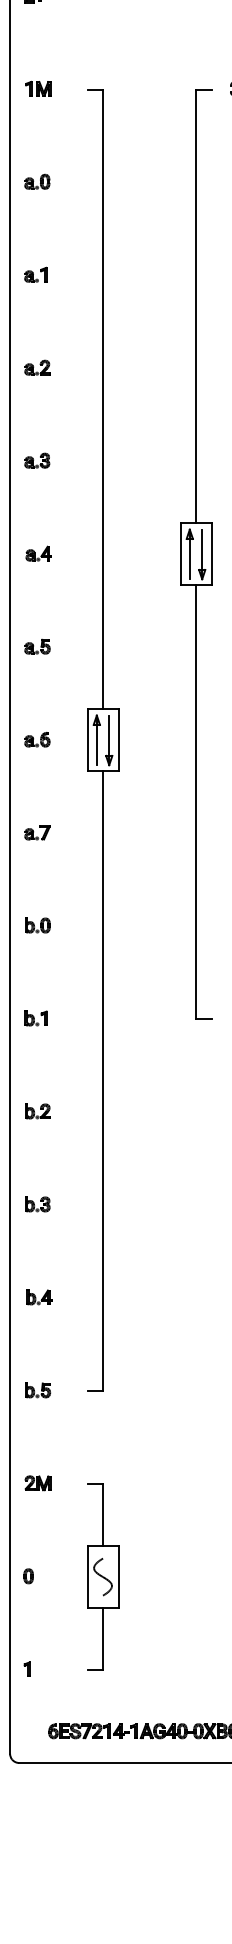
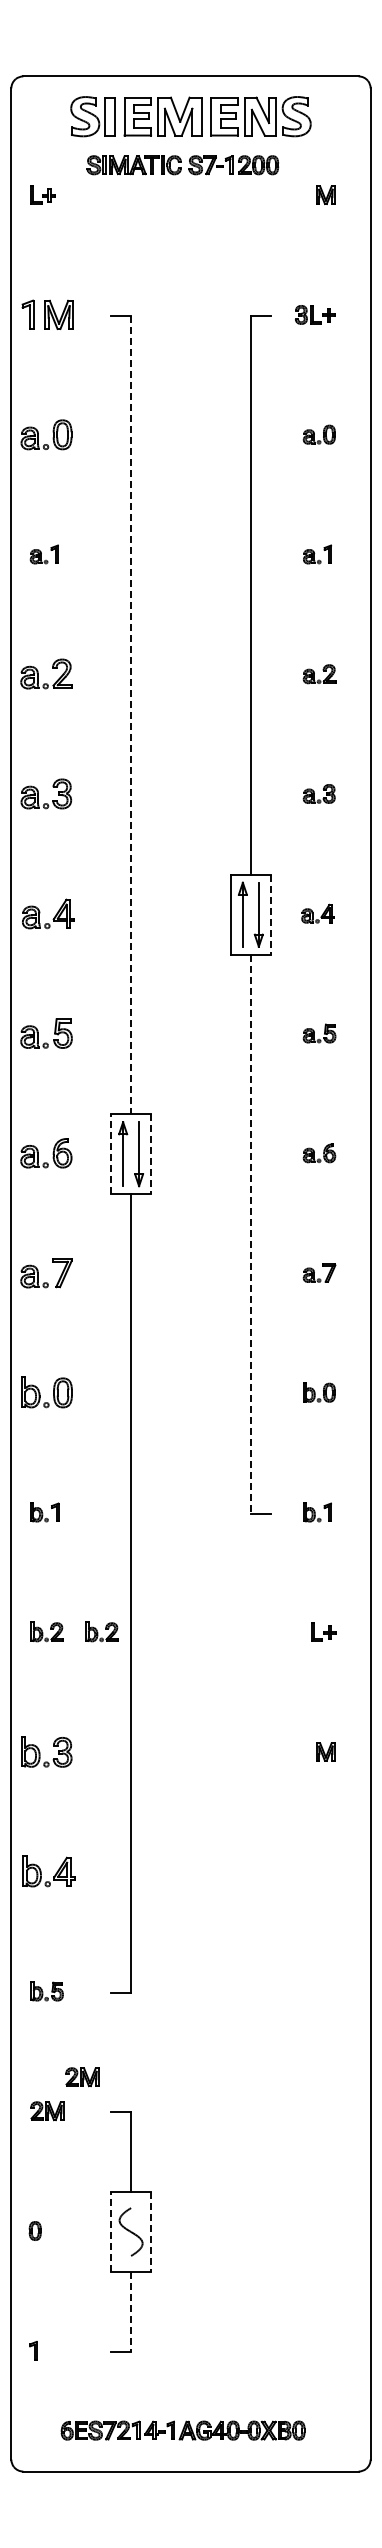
part: (38, 88) -> (47, 314), size x1.6
part: (37, 181) -> (46, 434), size x1.6
part: (37, 367) -> (46, 674), size x1.6
line: (103, 399) -> (131, 715), solid -> dashed
part: (37, 460) -> (46, 793), size x1.6
part: (38, 553) -> (48, 913), size x1.6
line: (211, 554) -> (270, 914), solid -> dashed
part: (37, 646) -> (46, 1033), size x1.6
part: (37, 739) -> (46, 1153), size x1.6
line: (87, 740) -> (111, 1154), solid -> dashed
line: (118, 740) -> (151, 1154), solid -> dashed
line: (195, 802) -> (250, 1234), solid -> dashed
part: (37, 832) -> (46, 1272), size x1.6
part: (37, 925) -> (46, 1392), size x1.6
part: (80, 1110) -> (101, 1631), added
part: (37, 1204) -> (46, 1751), size x1.6
part: (38, 1297) -> (48, 1871), size x1.6
part: (65, 1457) -> (82, 2077), added
line: (87, 1577) -> (111, 2232), solid -> dashed
line: (118, 1577) -> (151, 2232), solid -> dashed
line: (103, 1638) -> (131, 2311), solid -> dashed

